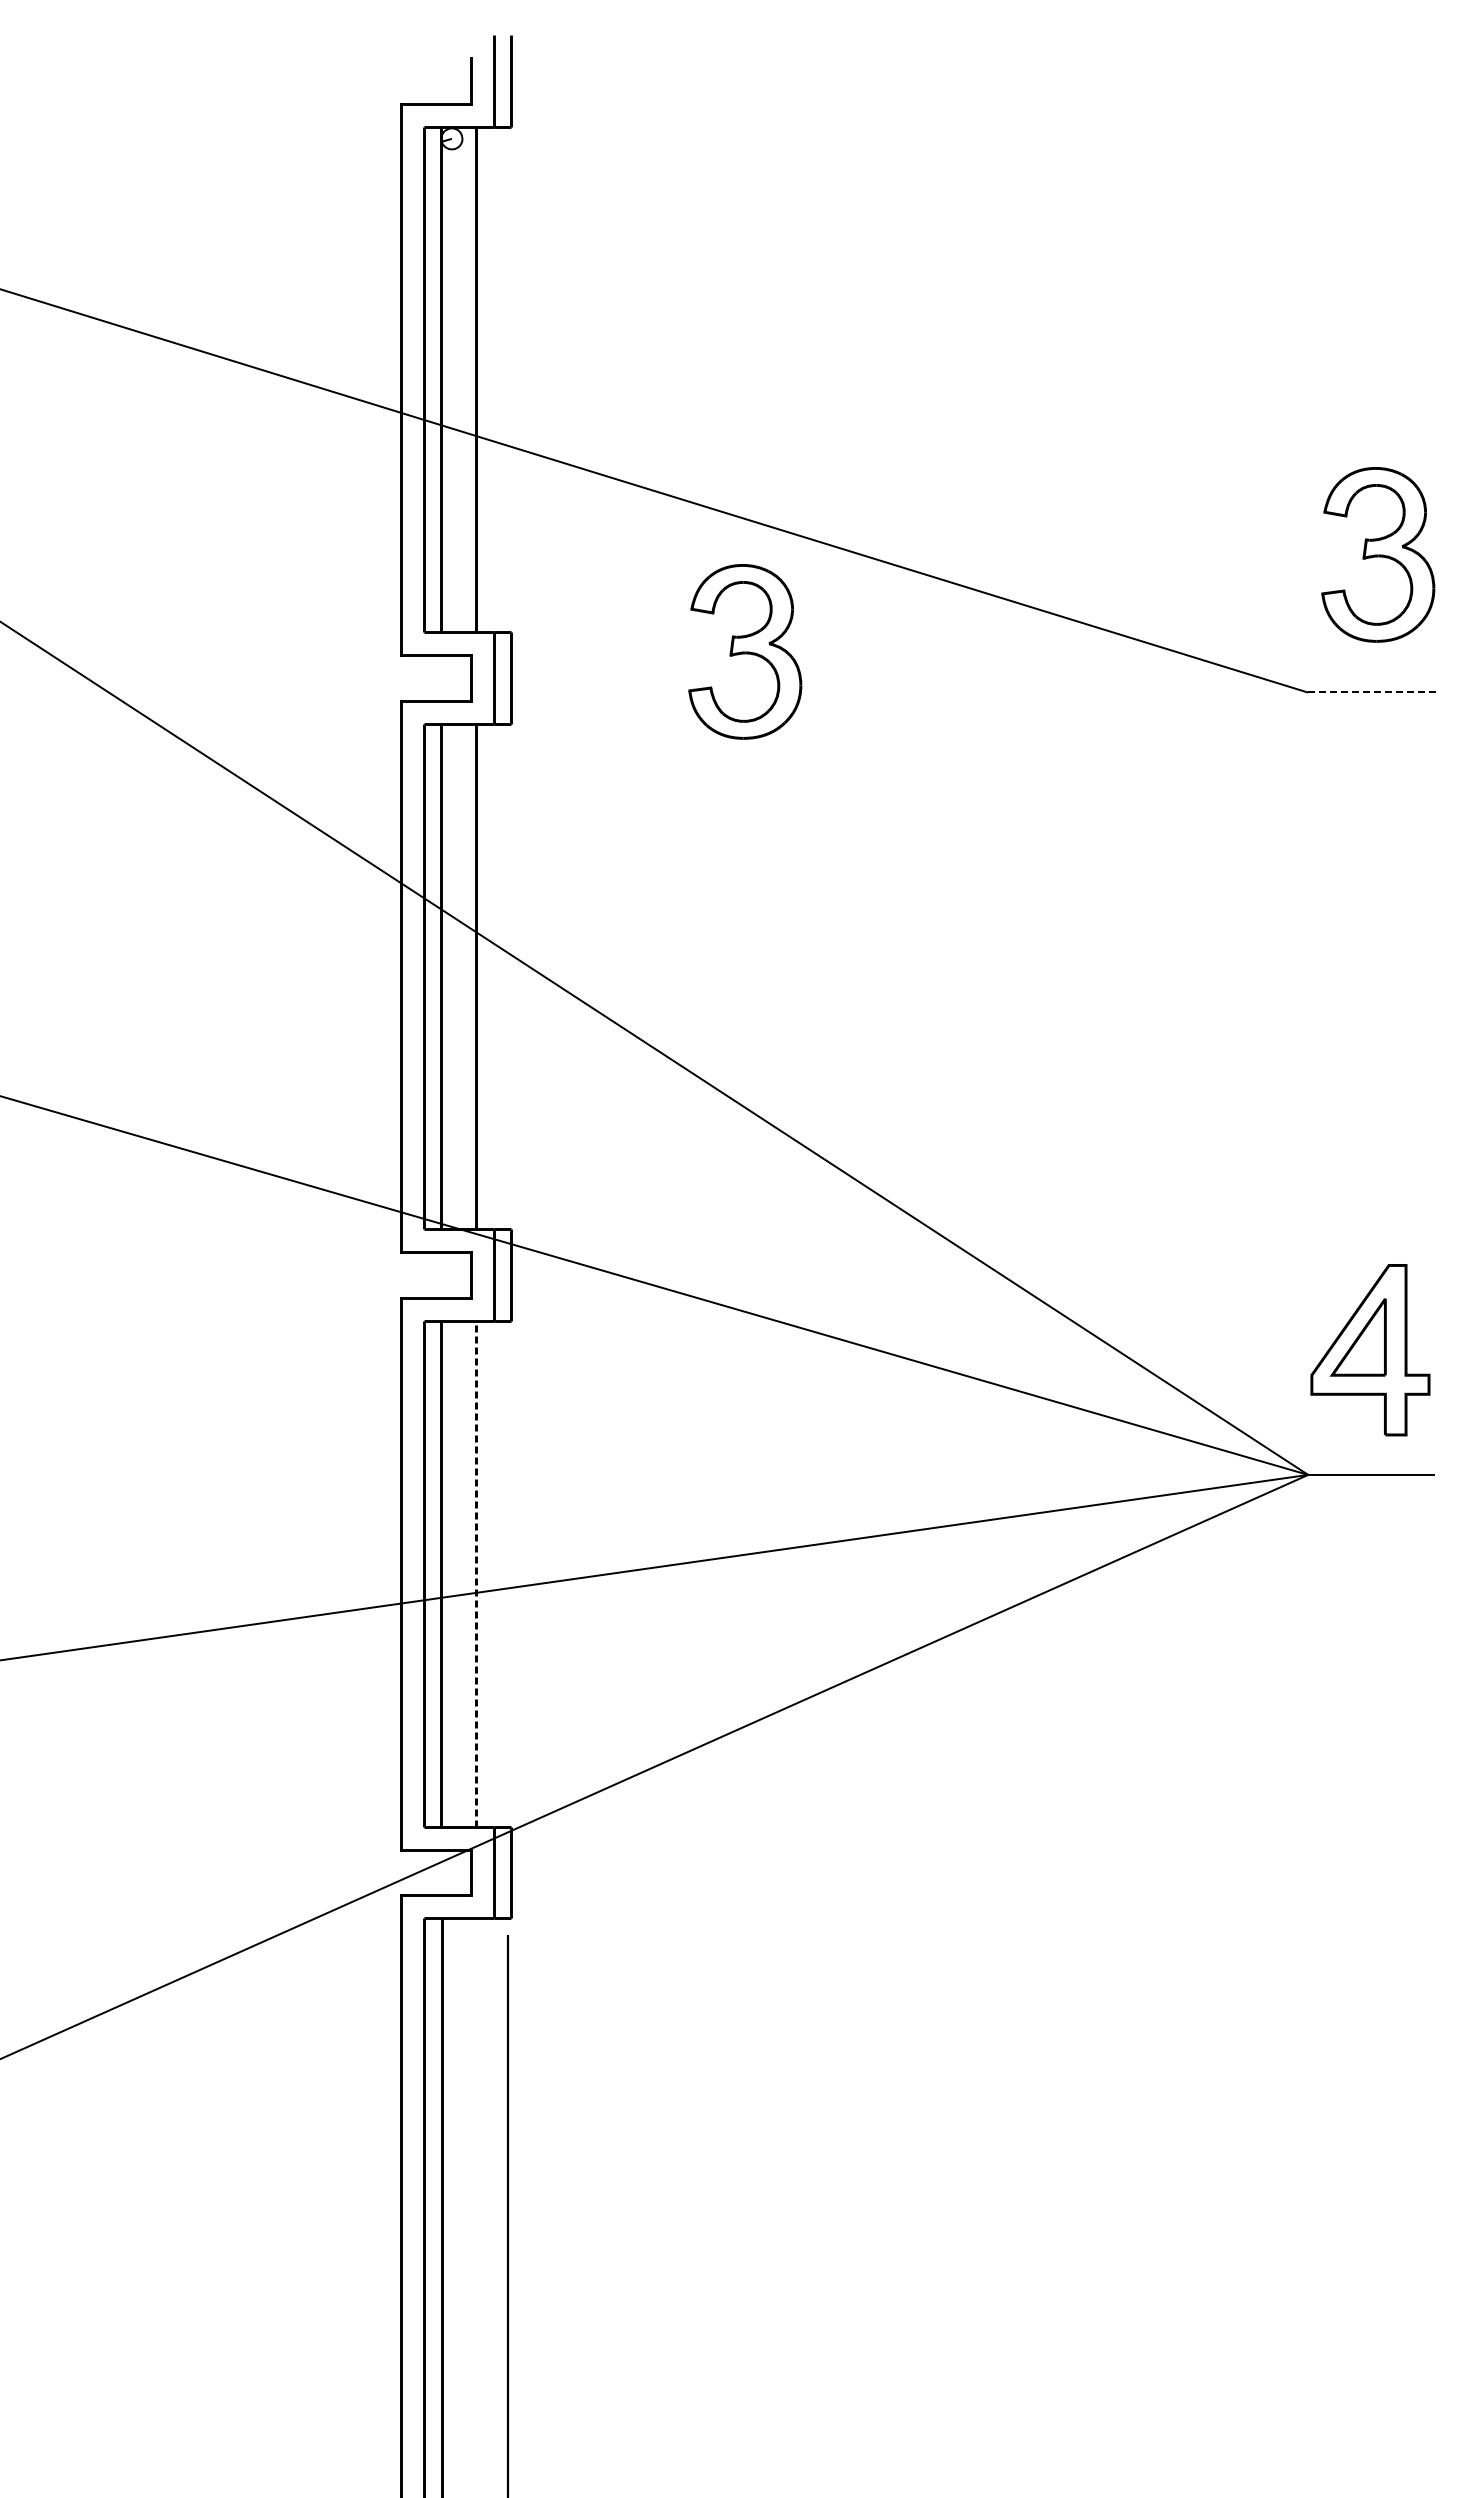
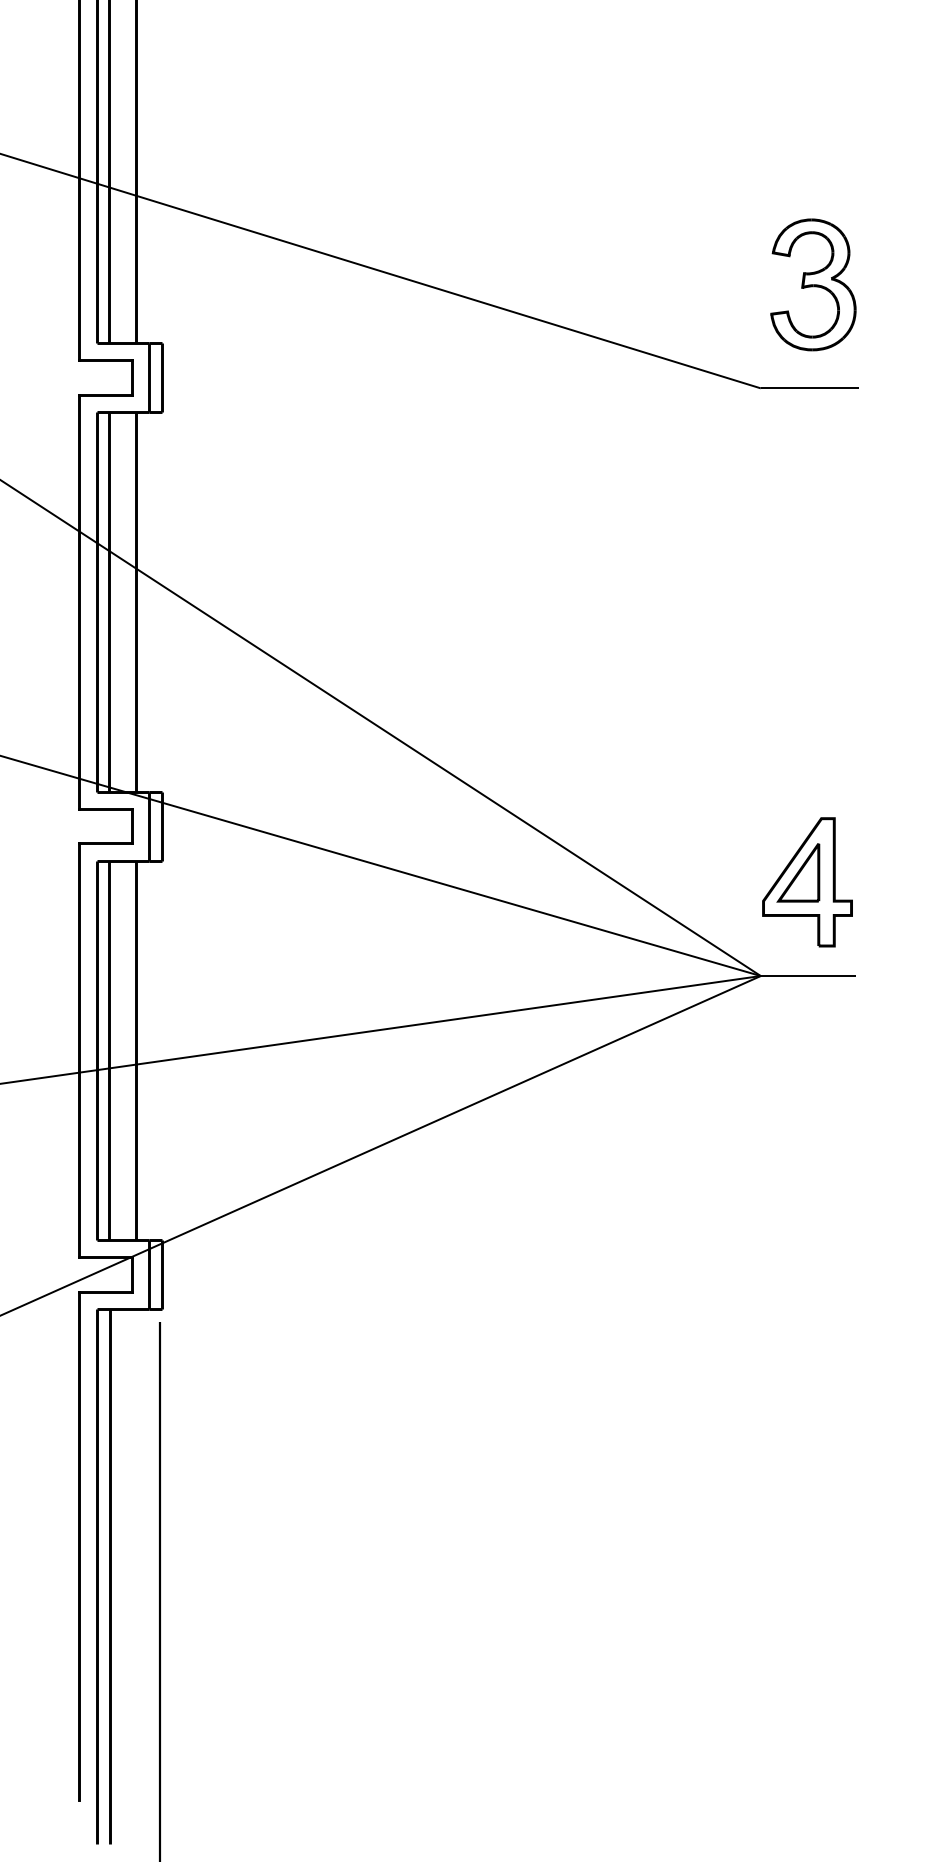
part: (745, 651) -> (338, 357), removed
line: (1373, 691) -> (809, 387), dashed -> solid
line: (476, 1573) -> (136, 1050), dashed -> solid

